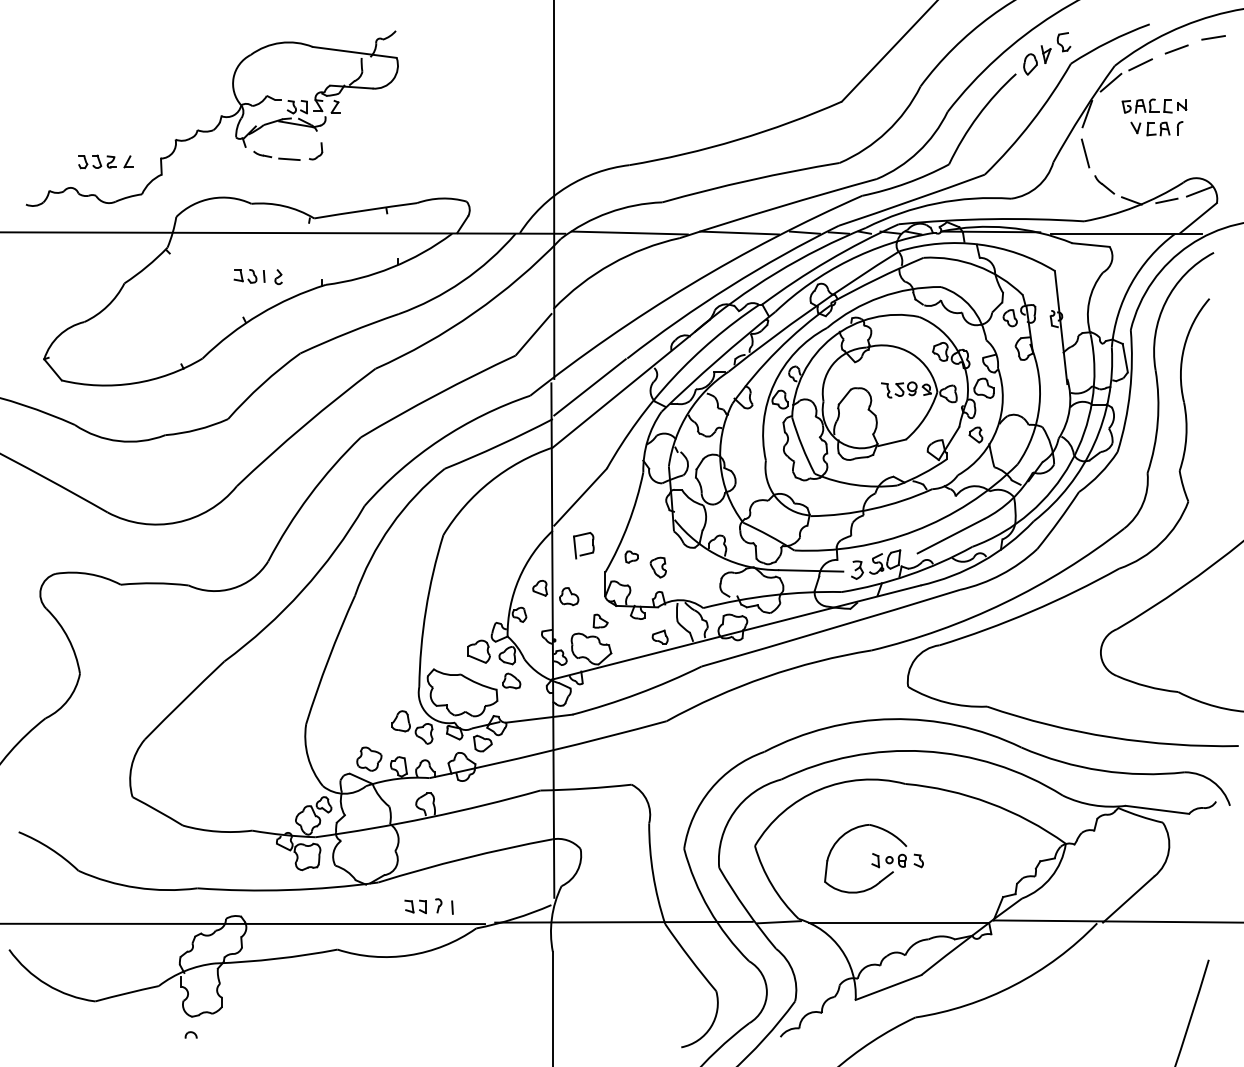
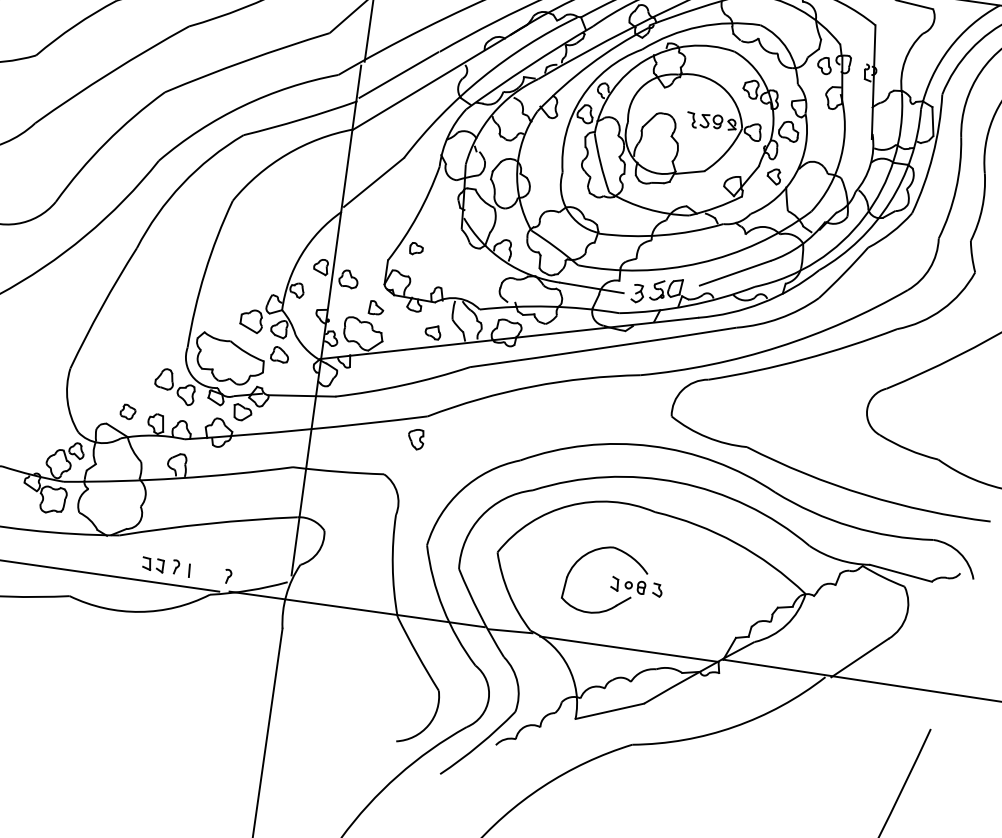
part: (576, 548) -> (362, 232), removed
part: (657, 567) -> (415, 439), moved
part: (369, 758) -> (128, 411), size x0.6
part: (491, 907) -> (228, 576), added

